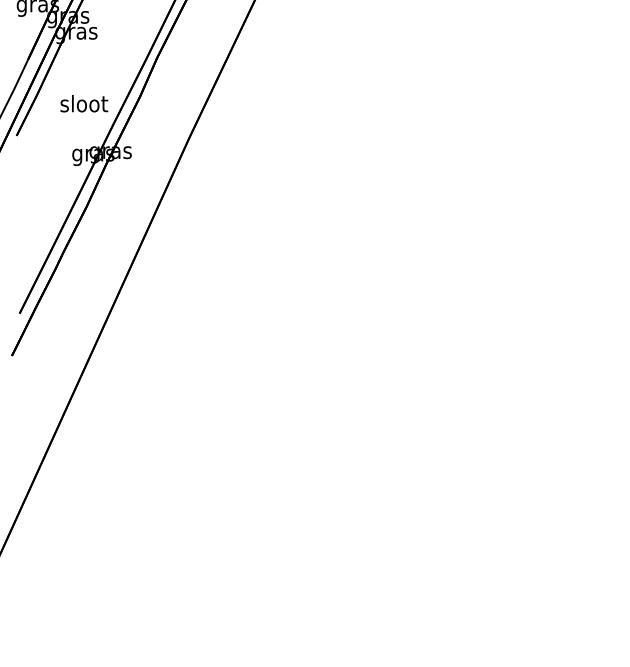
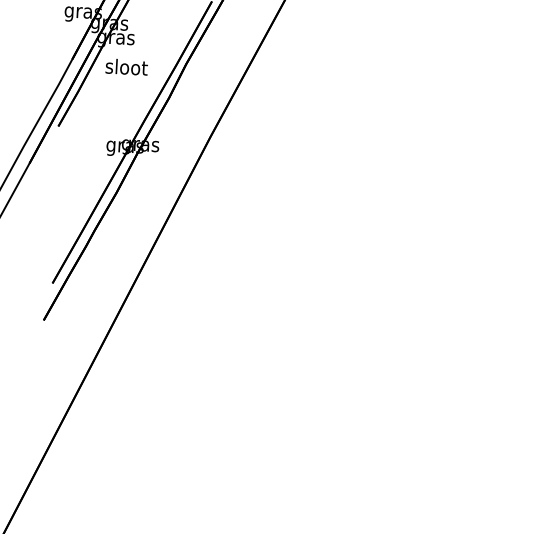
text: (84, 103) -> (126, 66), moved

